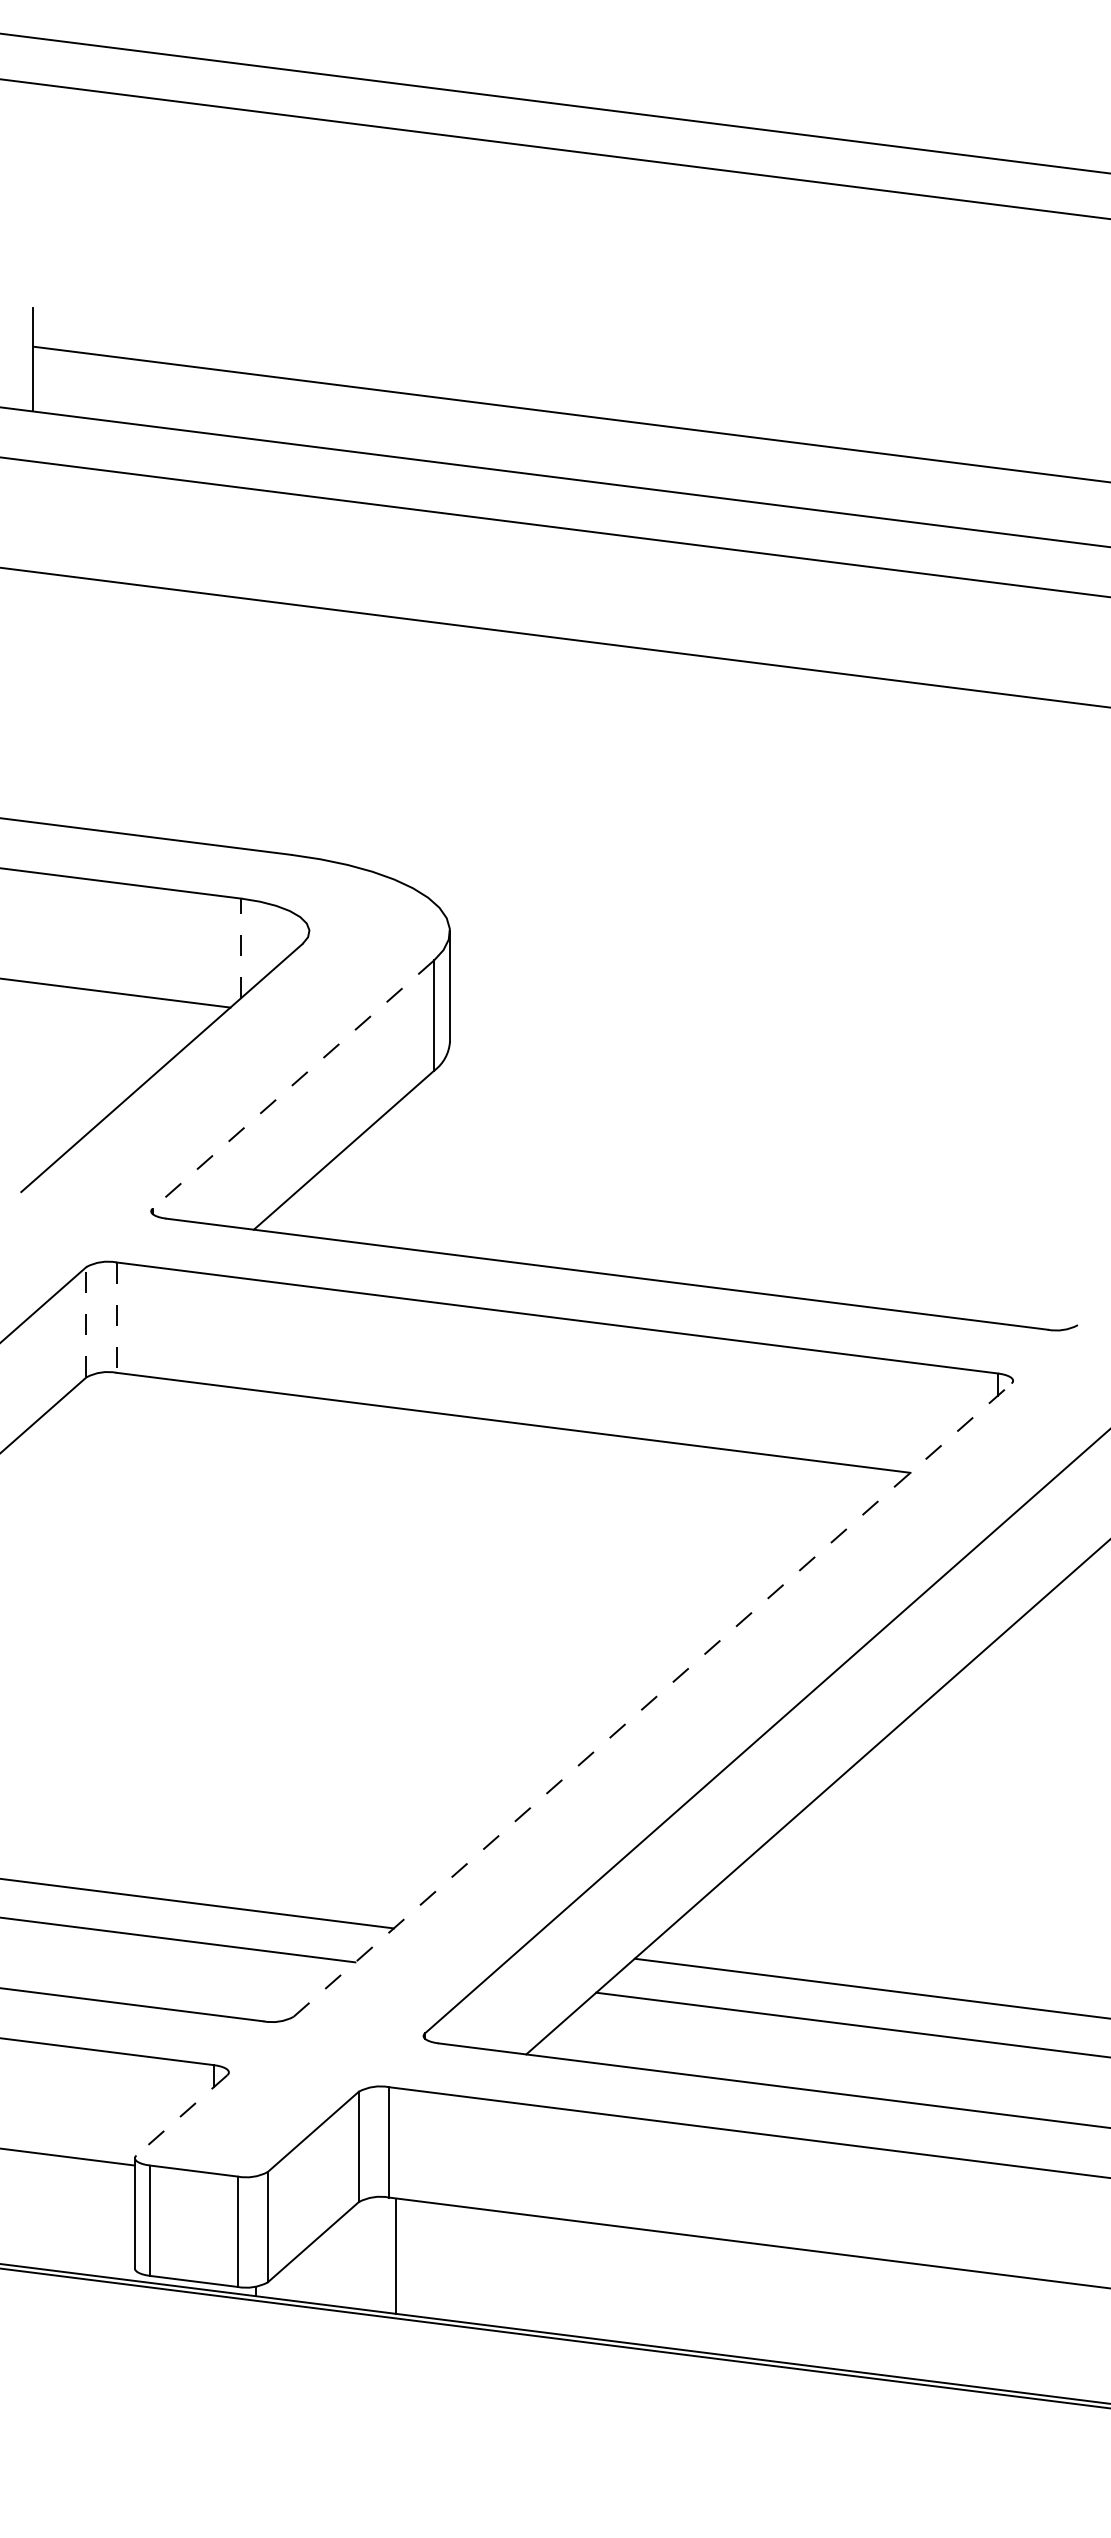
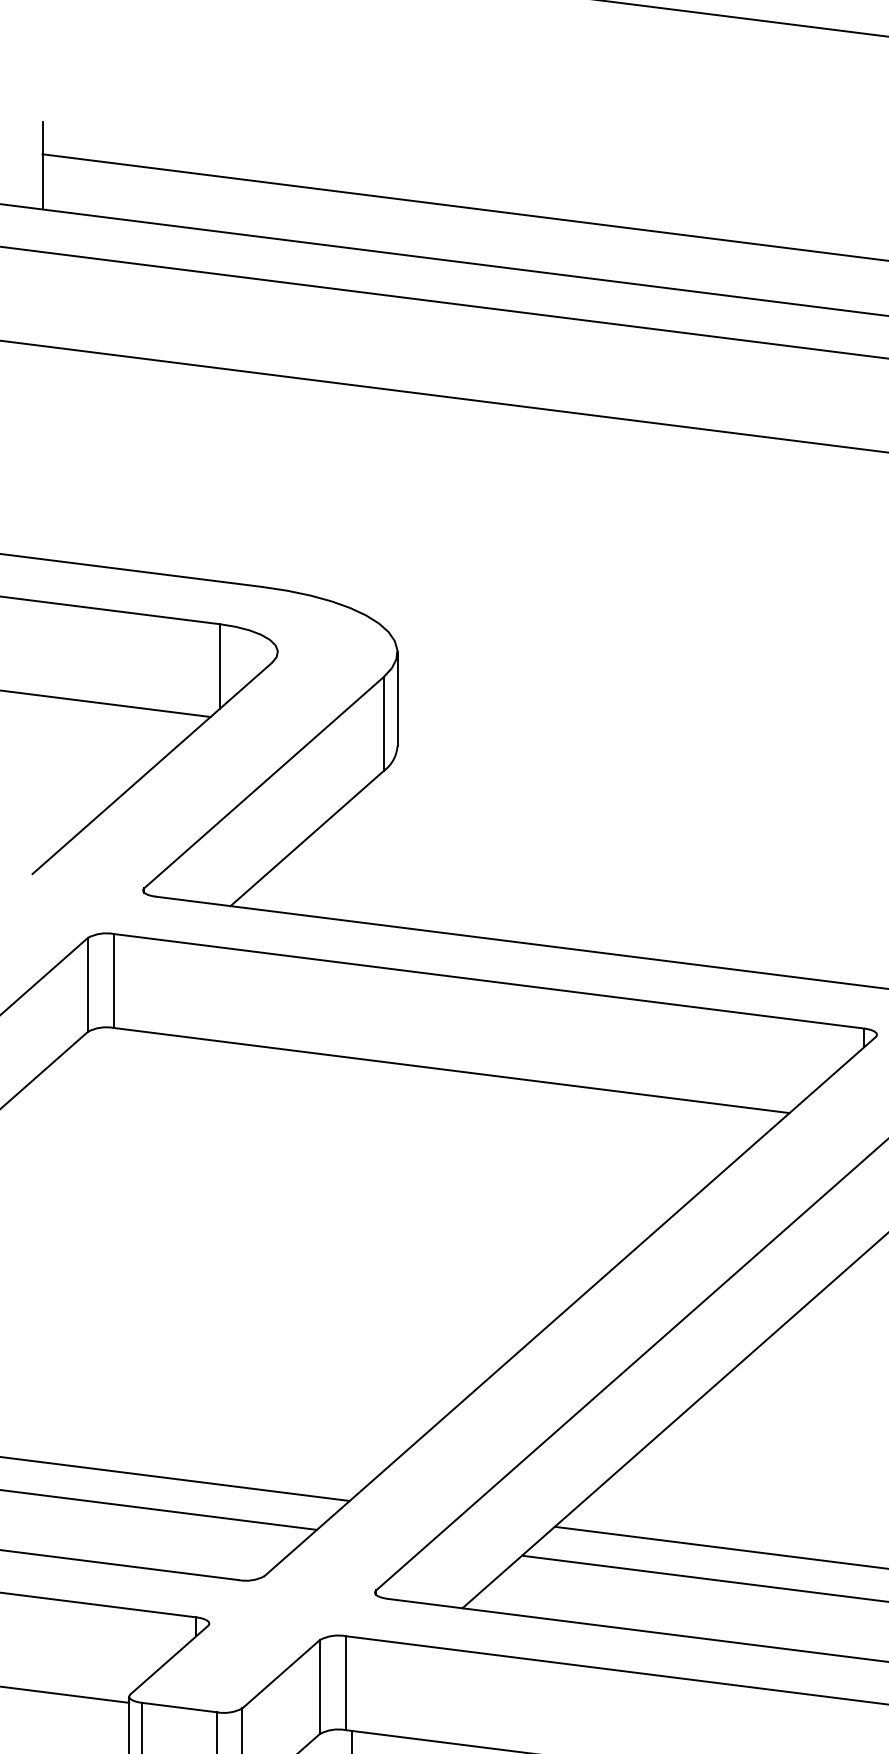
line: (241, 948) -> (220, 666), dashed -> solid
line: (293, 1084) -> (264, 782), dashed -> solid
line: (116, 1318) -> (113, 981), dashed -> solid
line: (86, 1321) -> (88, 984), dashed -> solid
line: (652, 1700) -> (569, 1306), dashed -> solid
line: (181, 2115) -> (168, 1660), dashed -> solid

